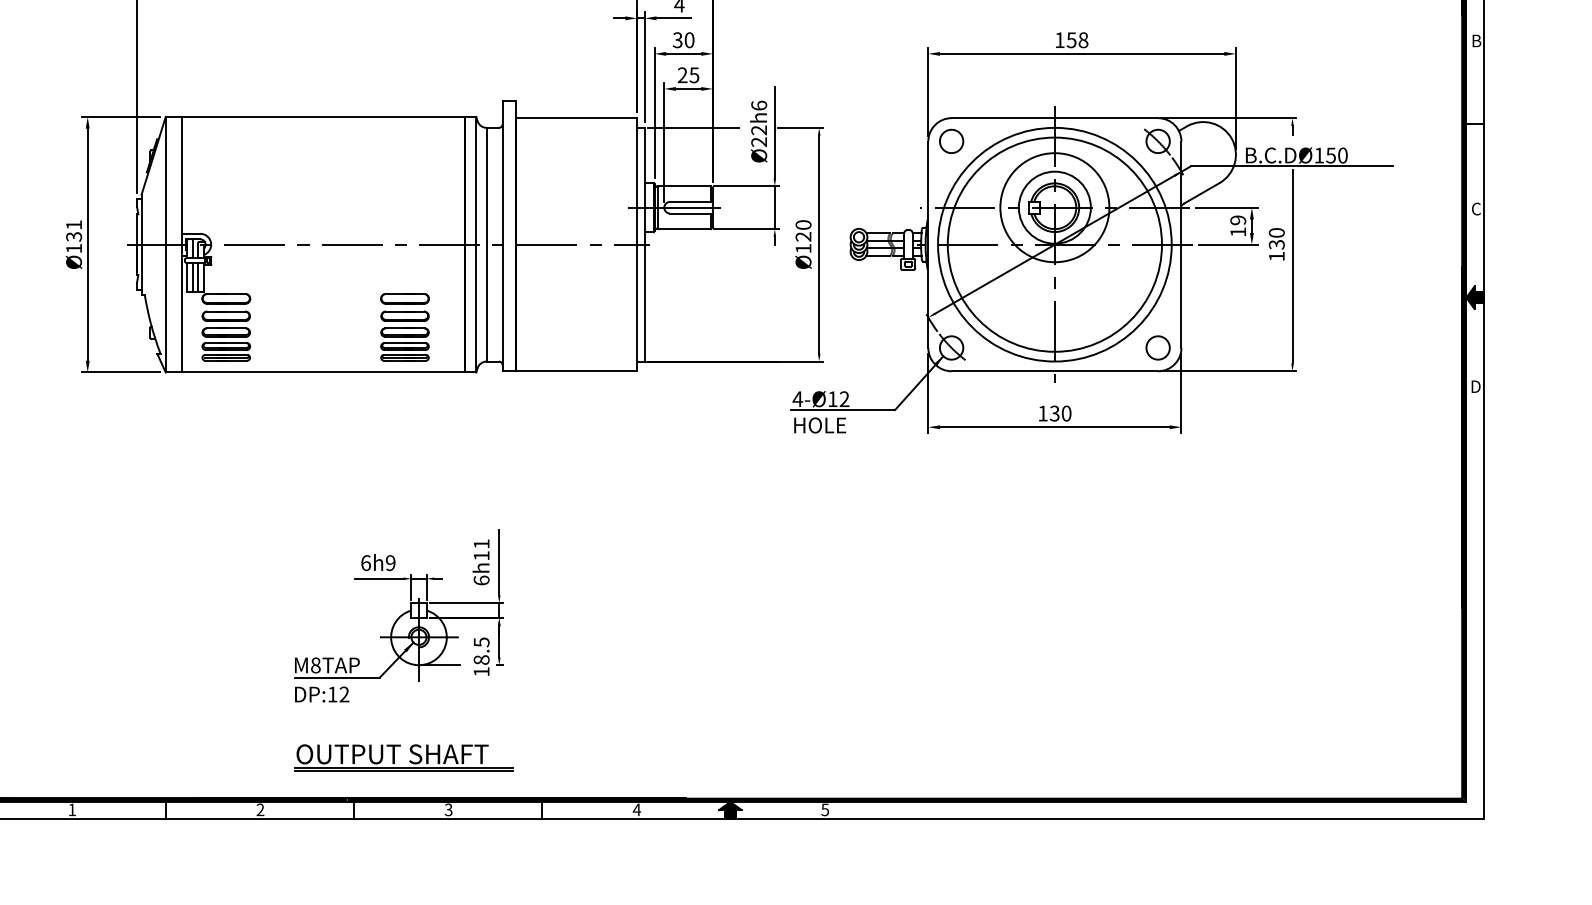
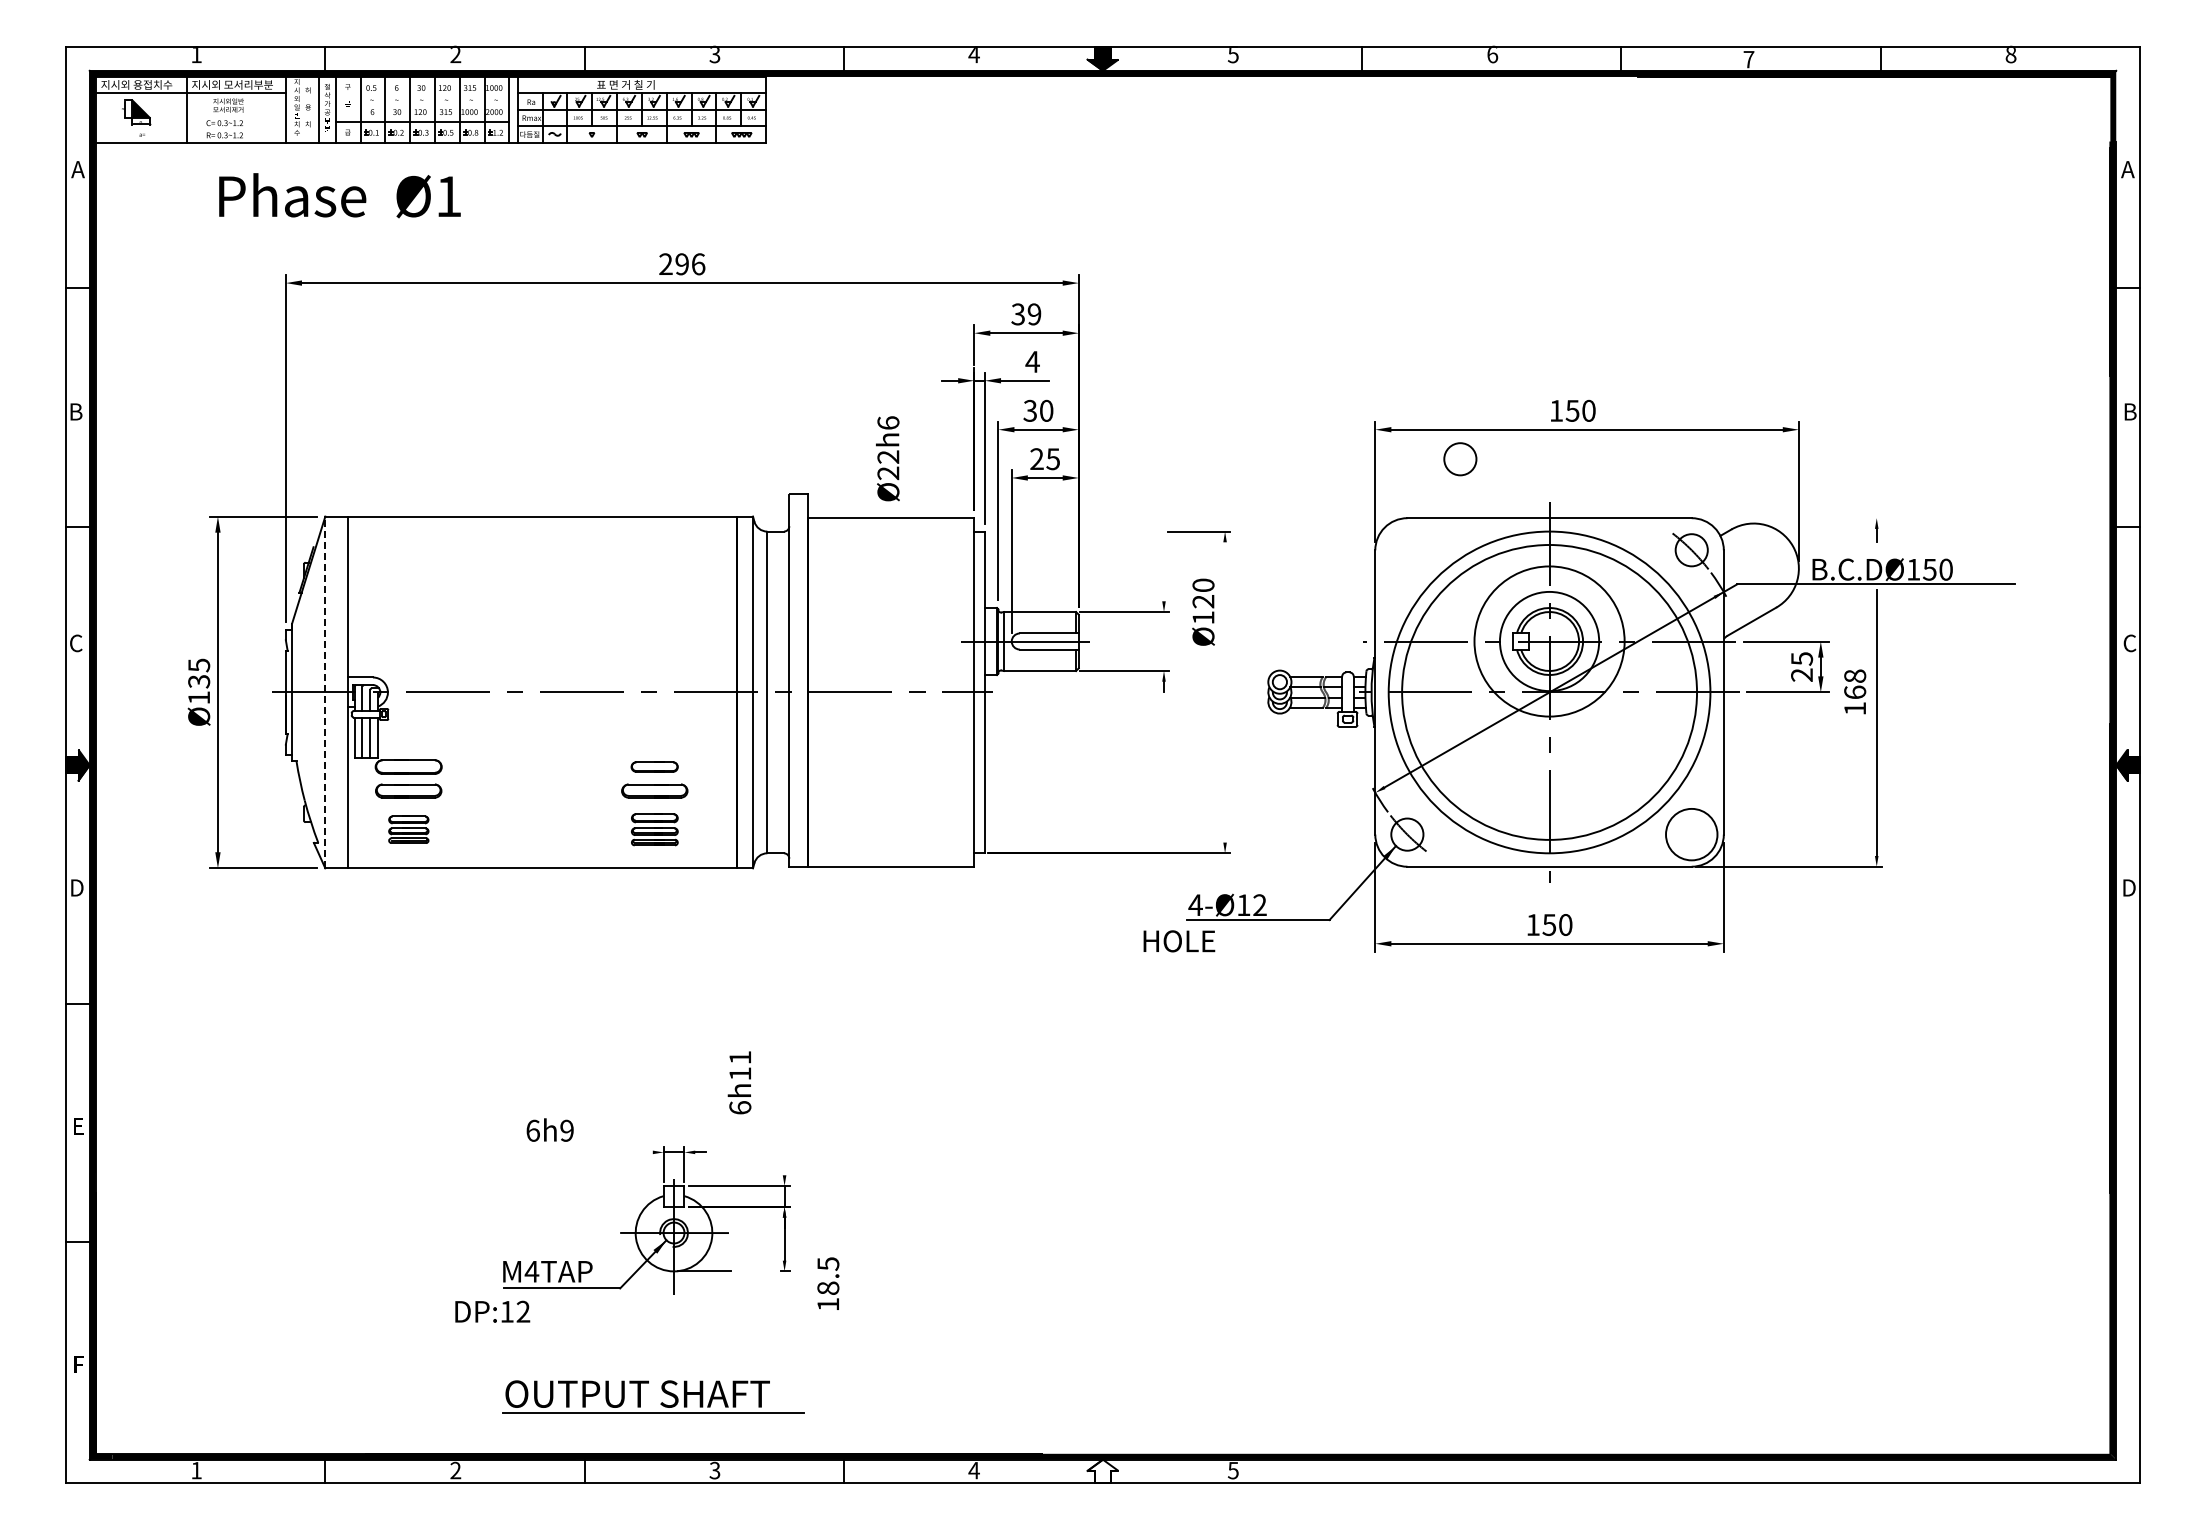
text: (1083, 39) -> (1588, 410), 158 -> 150
line: (1228, 118) -> (1788, 518), removed
line: (693, 127) -> (1051, 531), removed
text: (758, 131) -> (887, 458), moved
line: (775, 132) -> (1164, 537), removed
circle: (951, 141) -> (1460, 459), moved
line: (775, 207) -> (1164, 641), removed
text: (74, 225) -> (199, 665), Ø131 -> Ø135
text: (1237, 225) -> (1801, 666), 19 -> 25
text: (1277, 238) -> (1855, 684), 130 -> 168
line: (165, 244) -> (325, 692), solid -> dashed
text: (803, 244) -> (1203, 611), moved
line: (819, 244) -> (1225, 692), removed
part: (404, 298) -> (654, 766), size x0.7
part: (226, 344) -> (408, 829), size x0.6
part: (404, 344) -> (654, 829), size x0.7
circle: (1157, 347) -> (1691, 834), size x1.6
text: (1054, 413) -> (1549, 924), 130 -> 150
text: (820, 425) -> (1179, 941), moved
text: (377, 562) -> (549, 1129), moved
text: (481, 562) -> (739, 1082), moved
line: (499, 562) -> (784, 1130), removed
line: (378, 578) -> (618, 1152), removed
text: (481, 656) -> (828, 1283), moved
text: (315, 665) -> (531, 1271), M8TAP -> M4TAP
text: (322, 694) -> (492, 1311), moved
line: (404, 770) -> (653, 1416), removed
fill: (730, 810) -> (1102, 1471), removed

